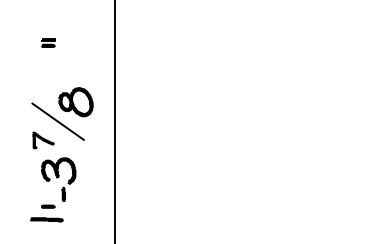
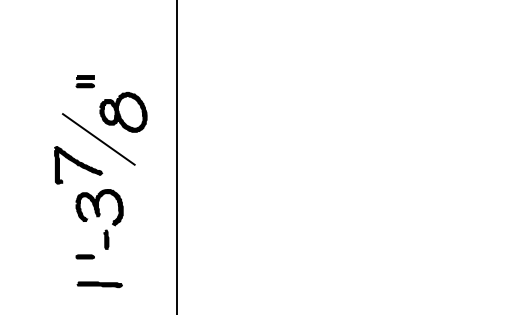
part: (48, 42) -> (85, 81), moved
part: (43, 140) -> (78, 165), size x1.67
part: (46, 219) -> (99, 284), moved

